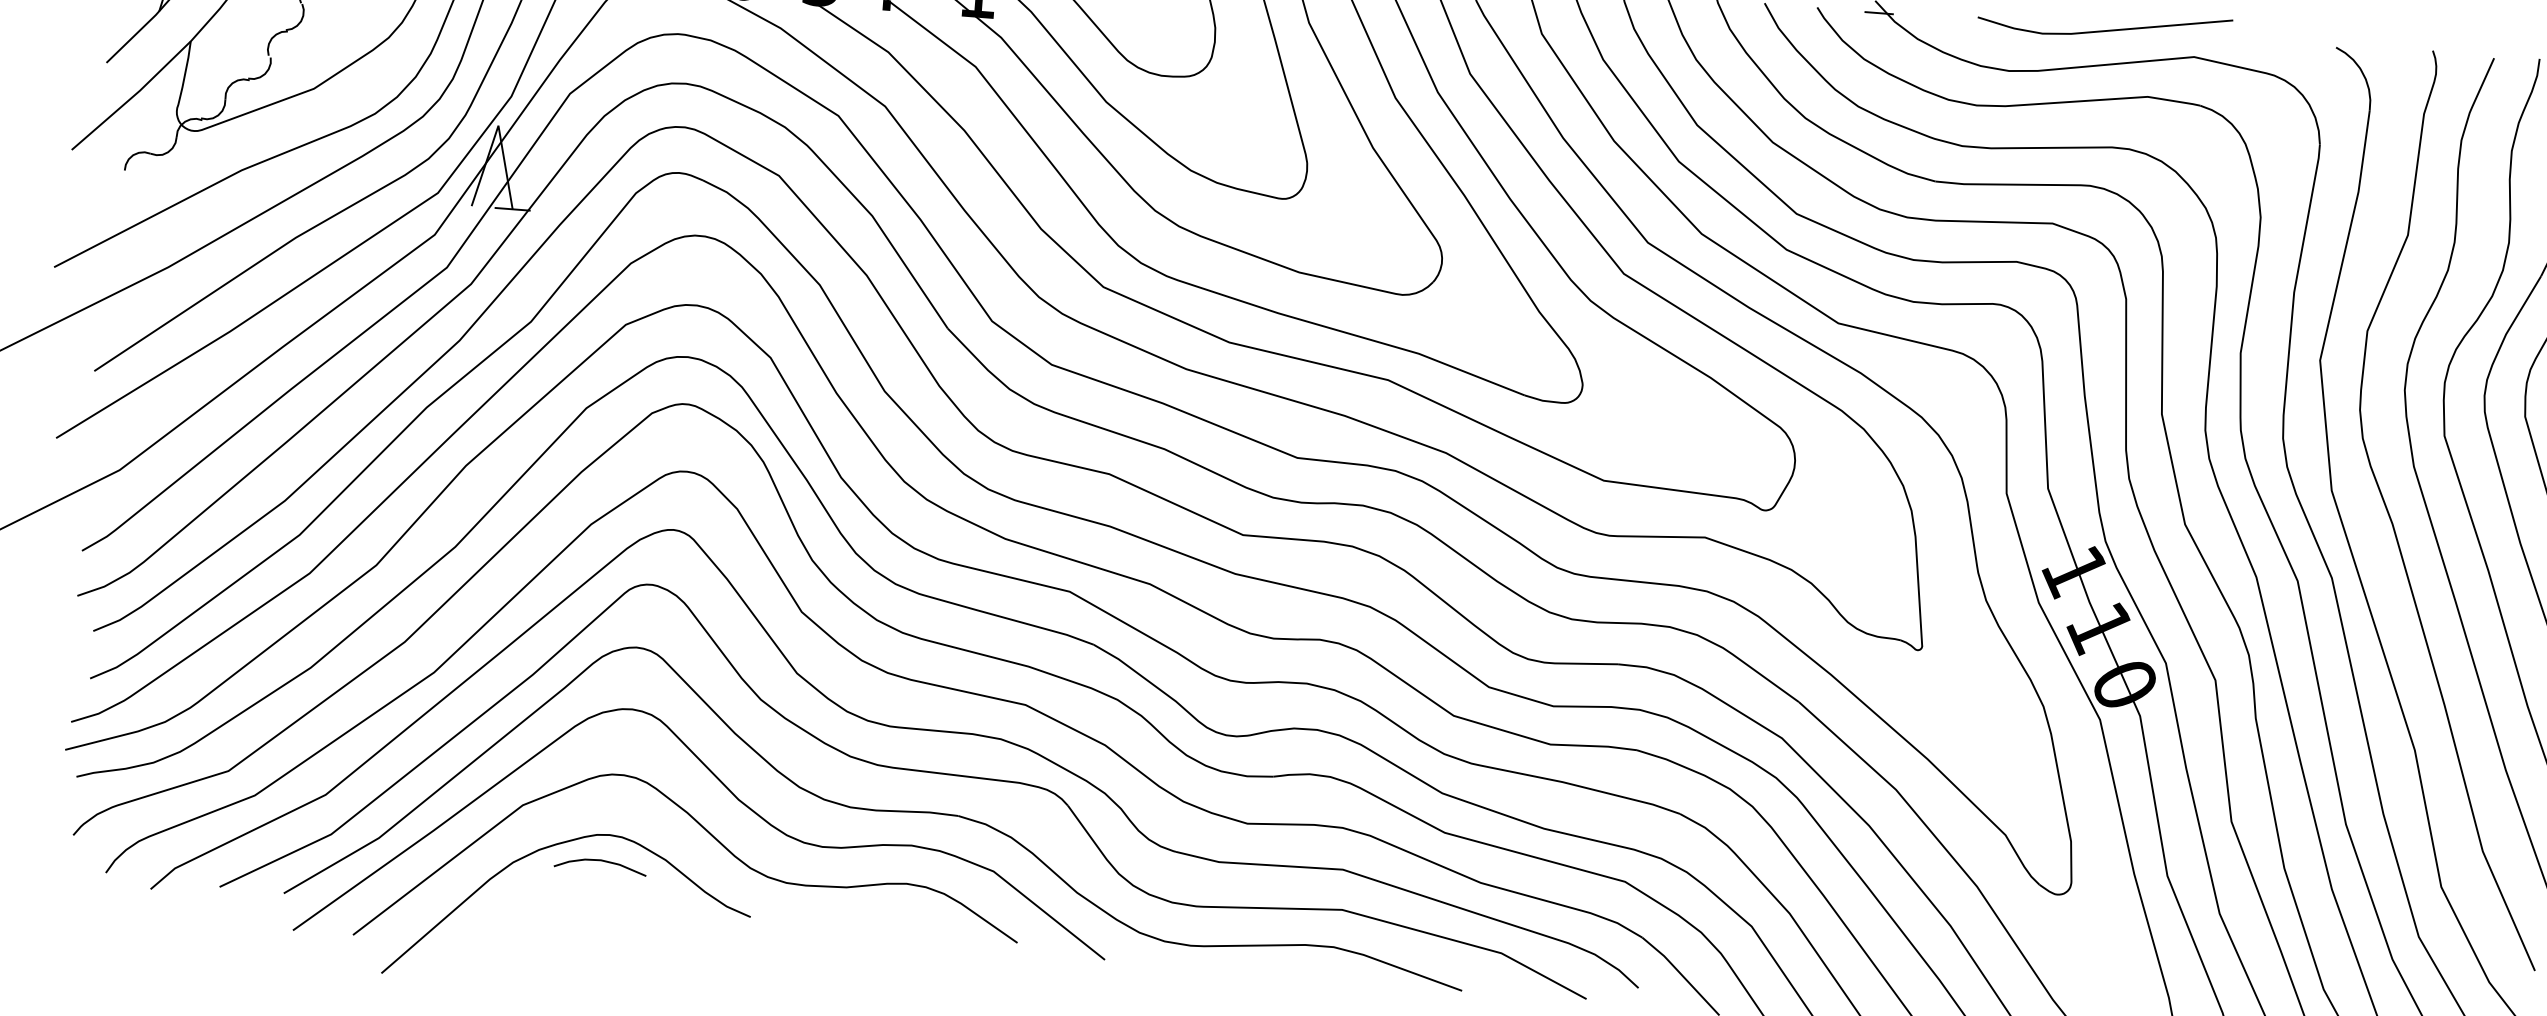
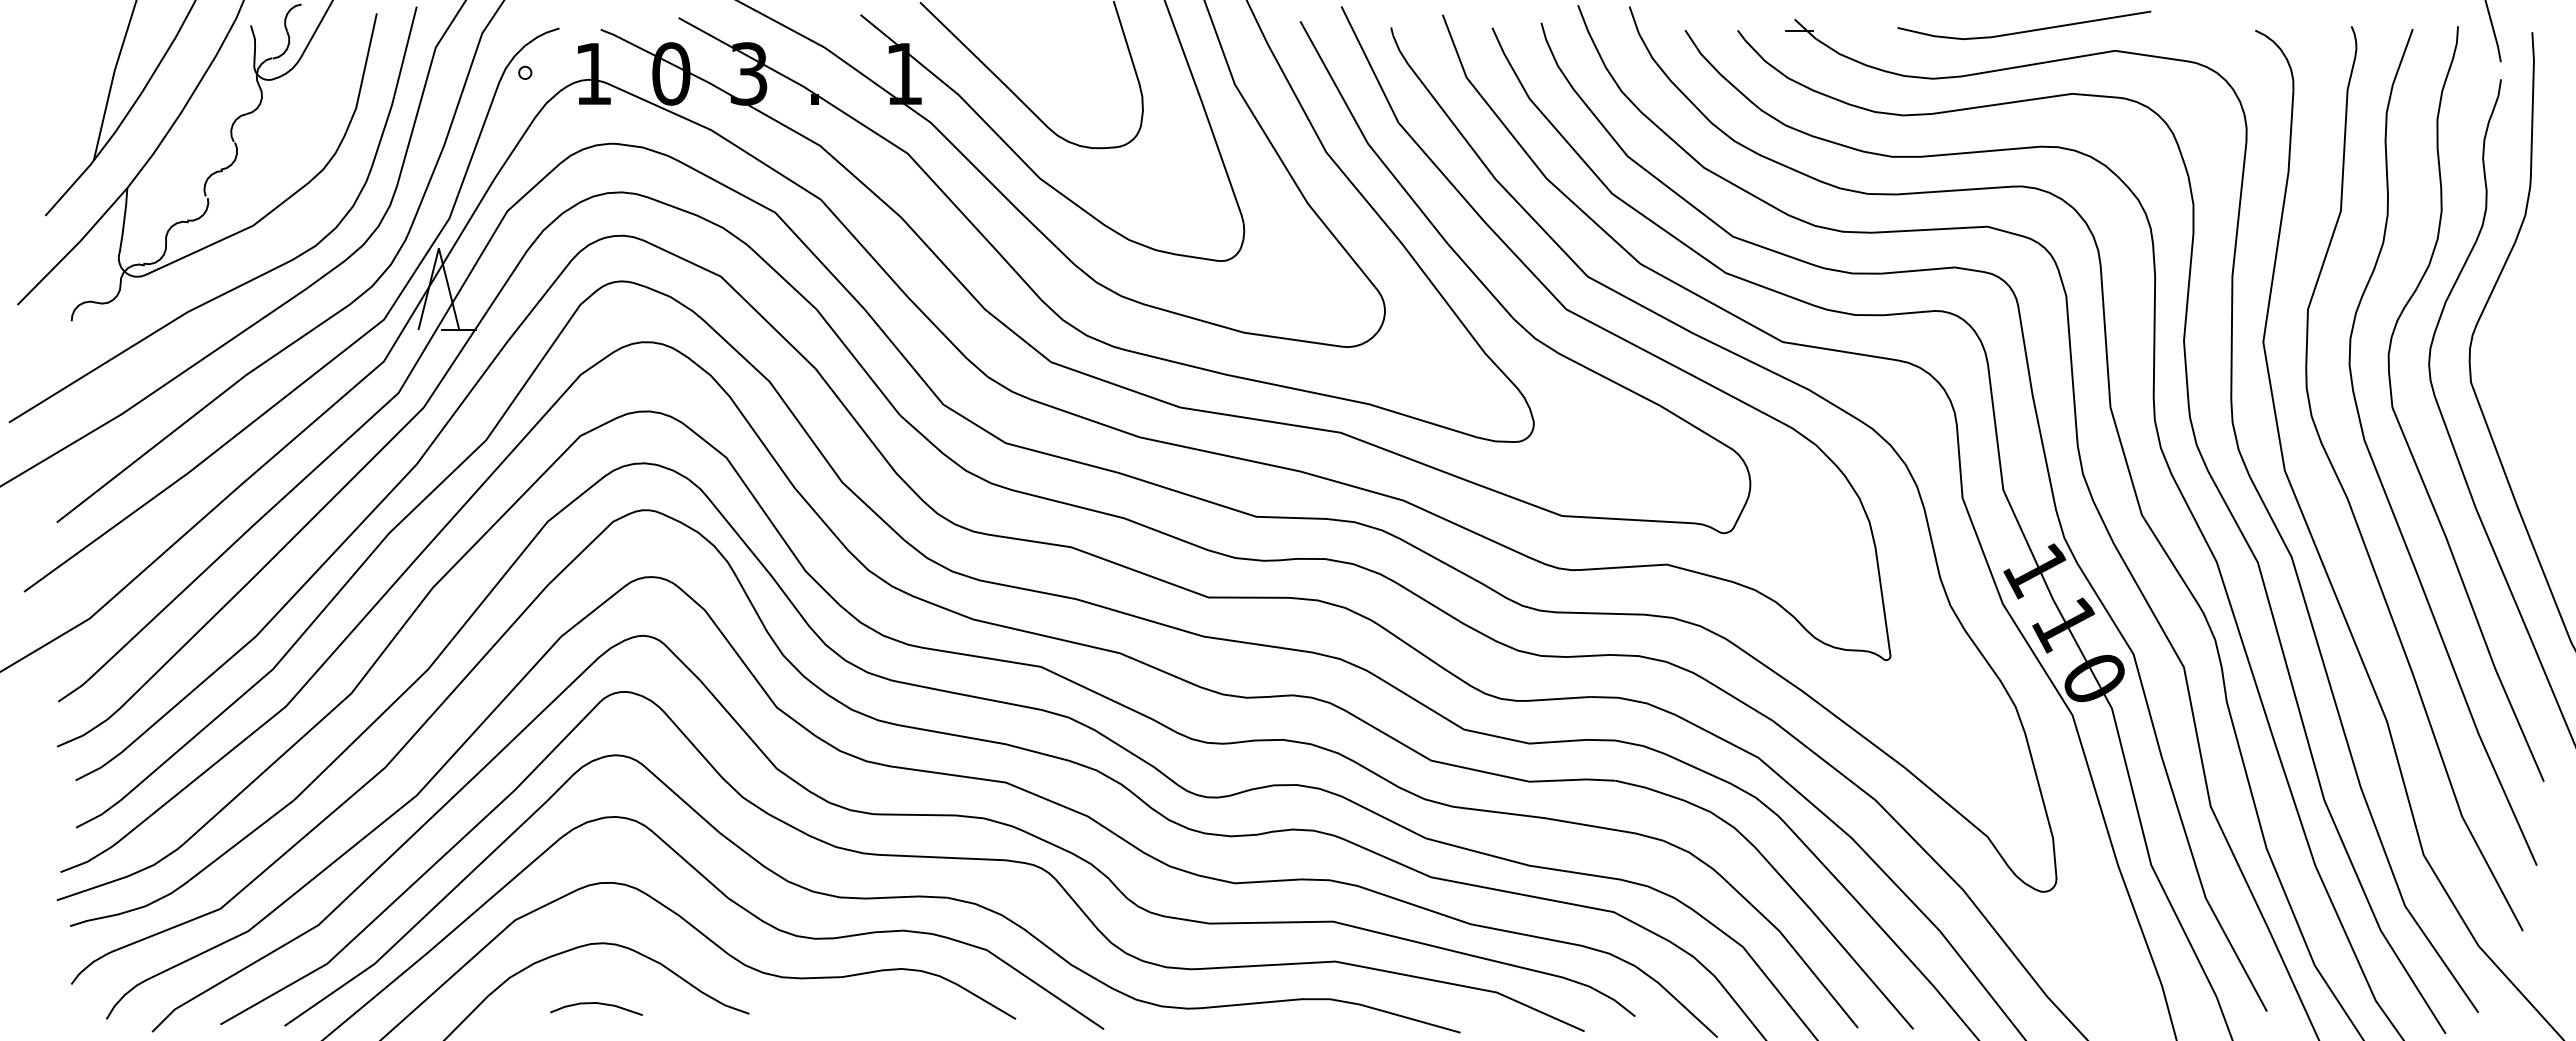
curve: (602, 861) -> (598, 1004), moved

